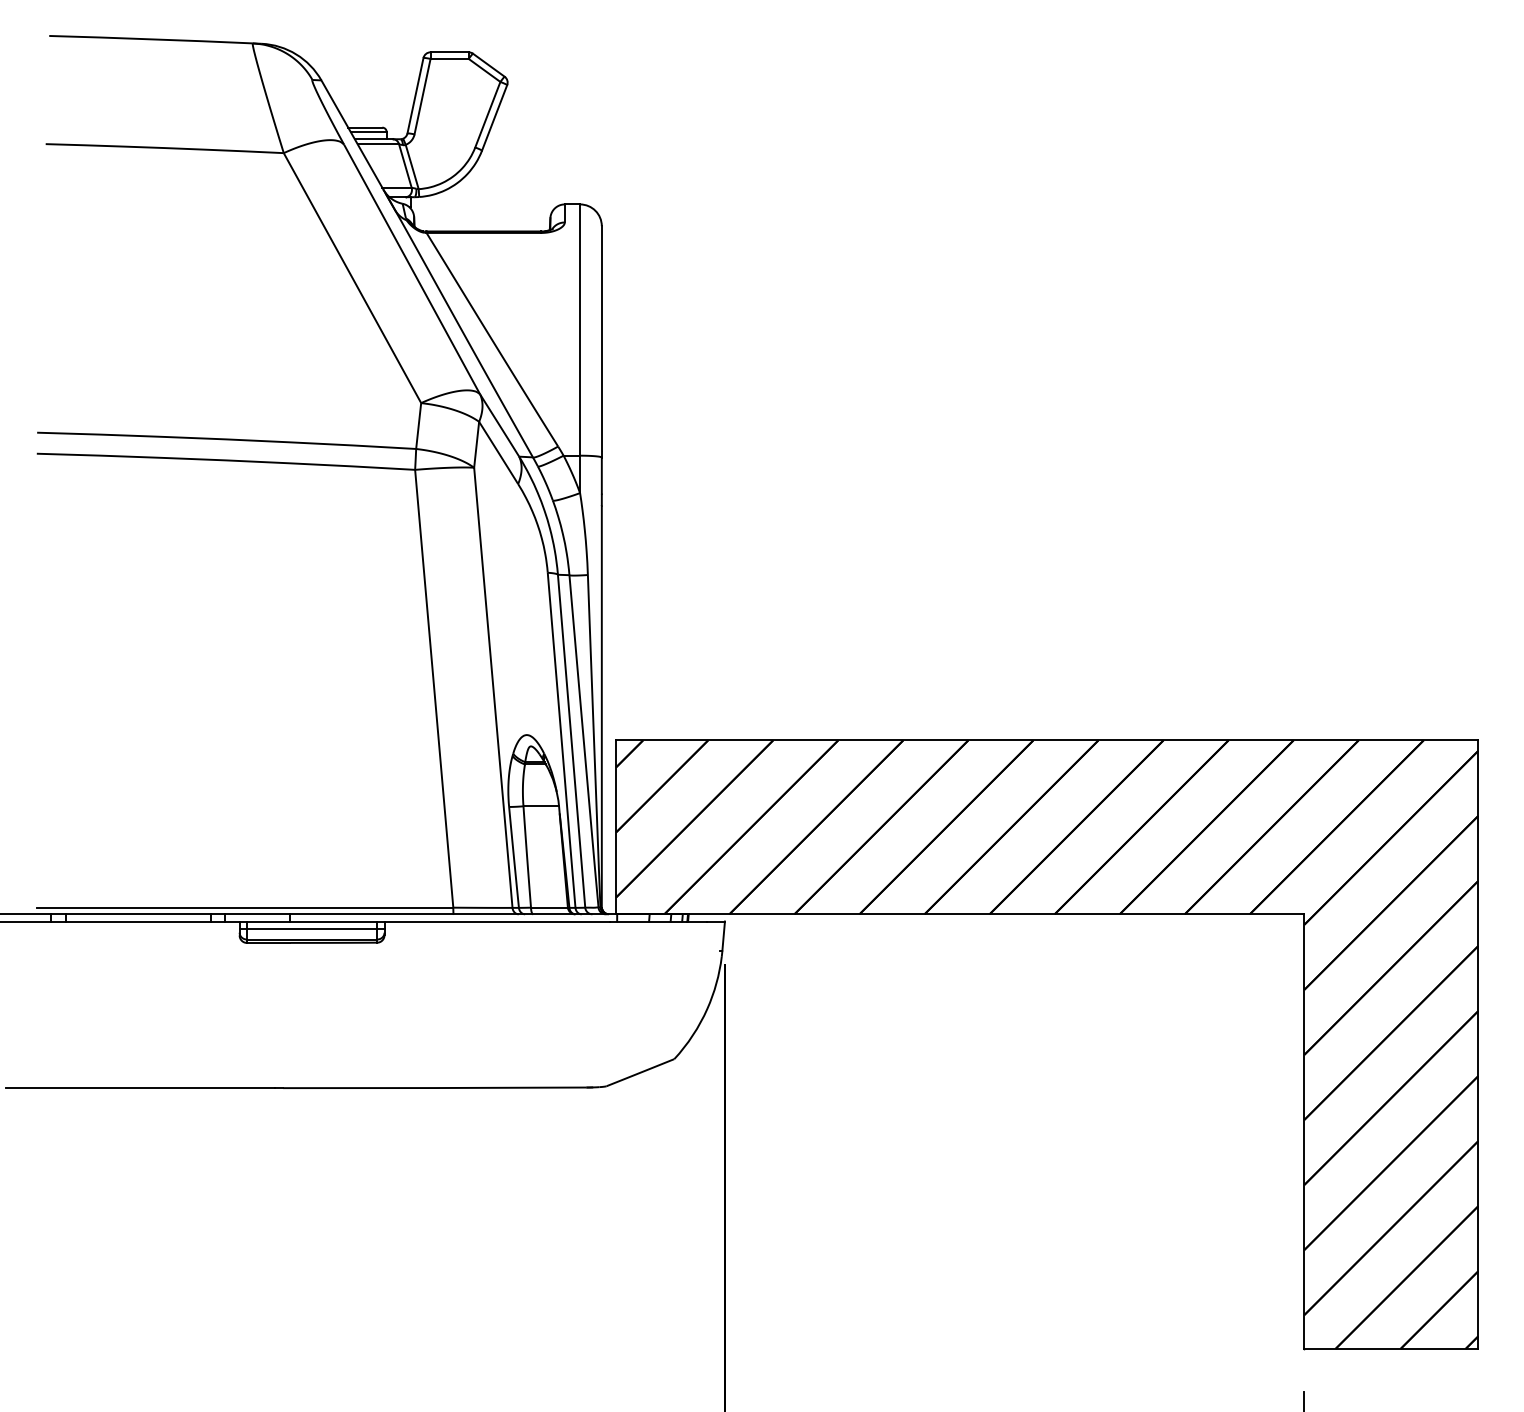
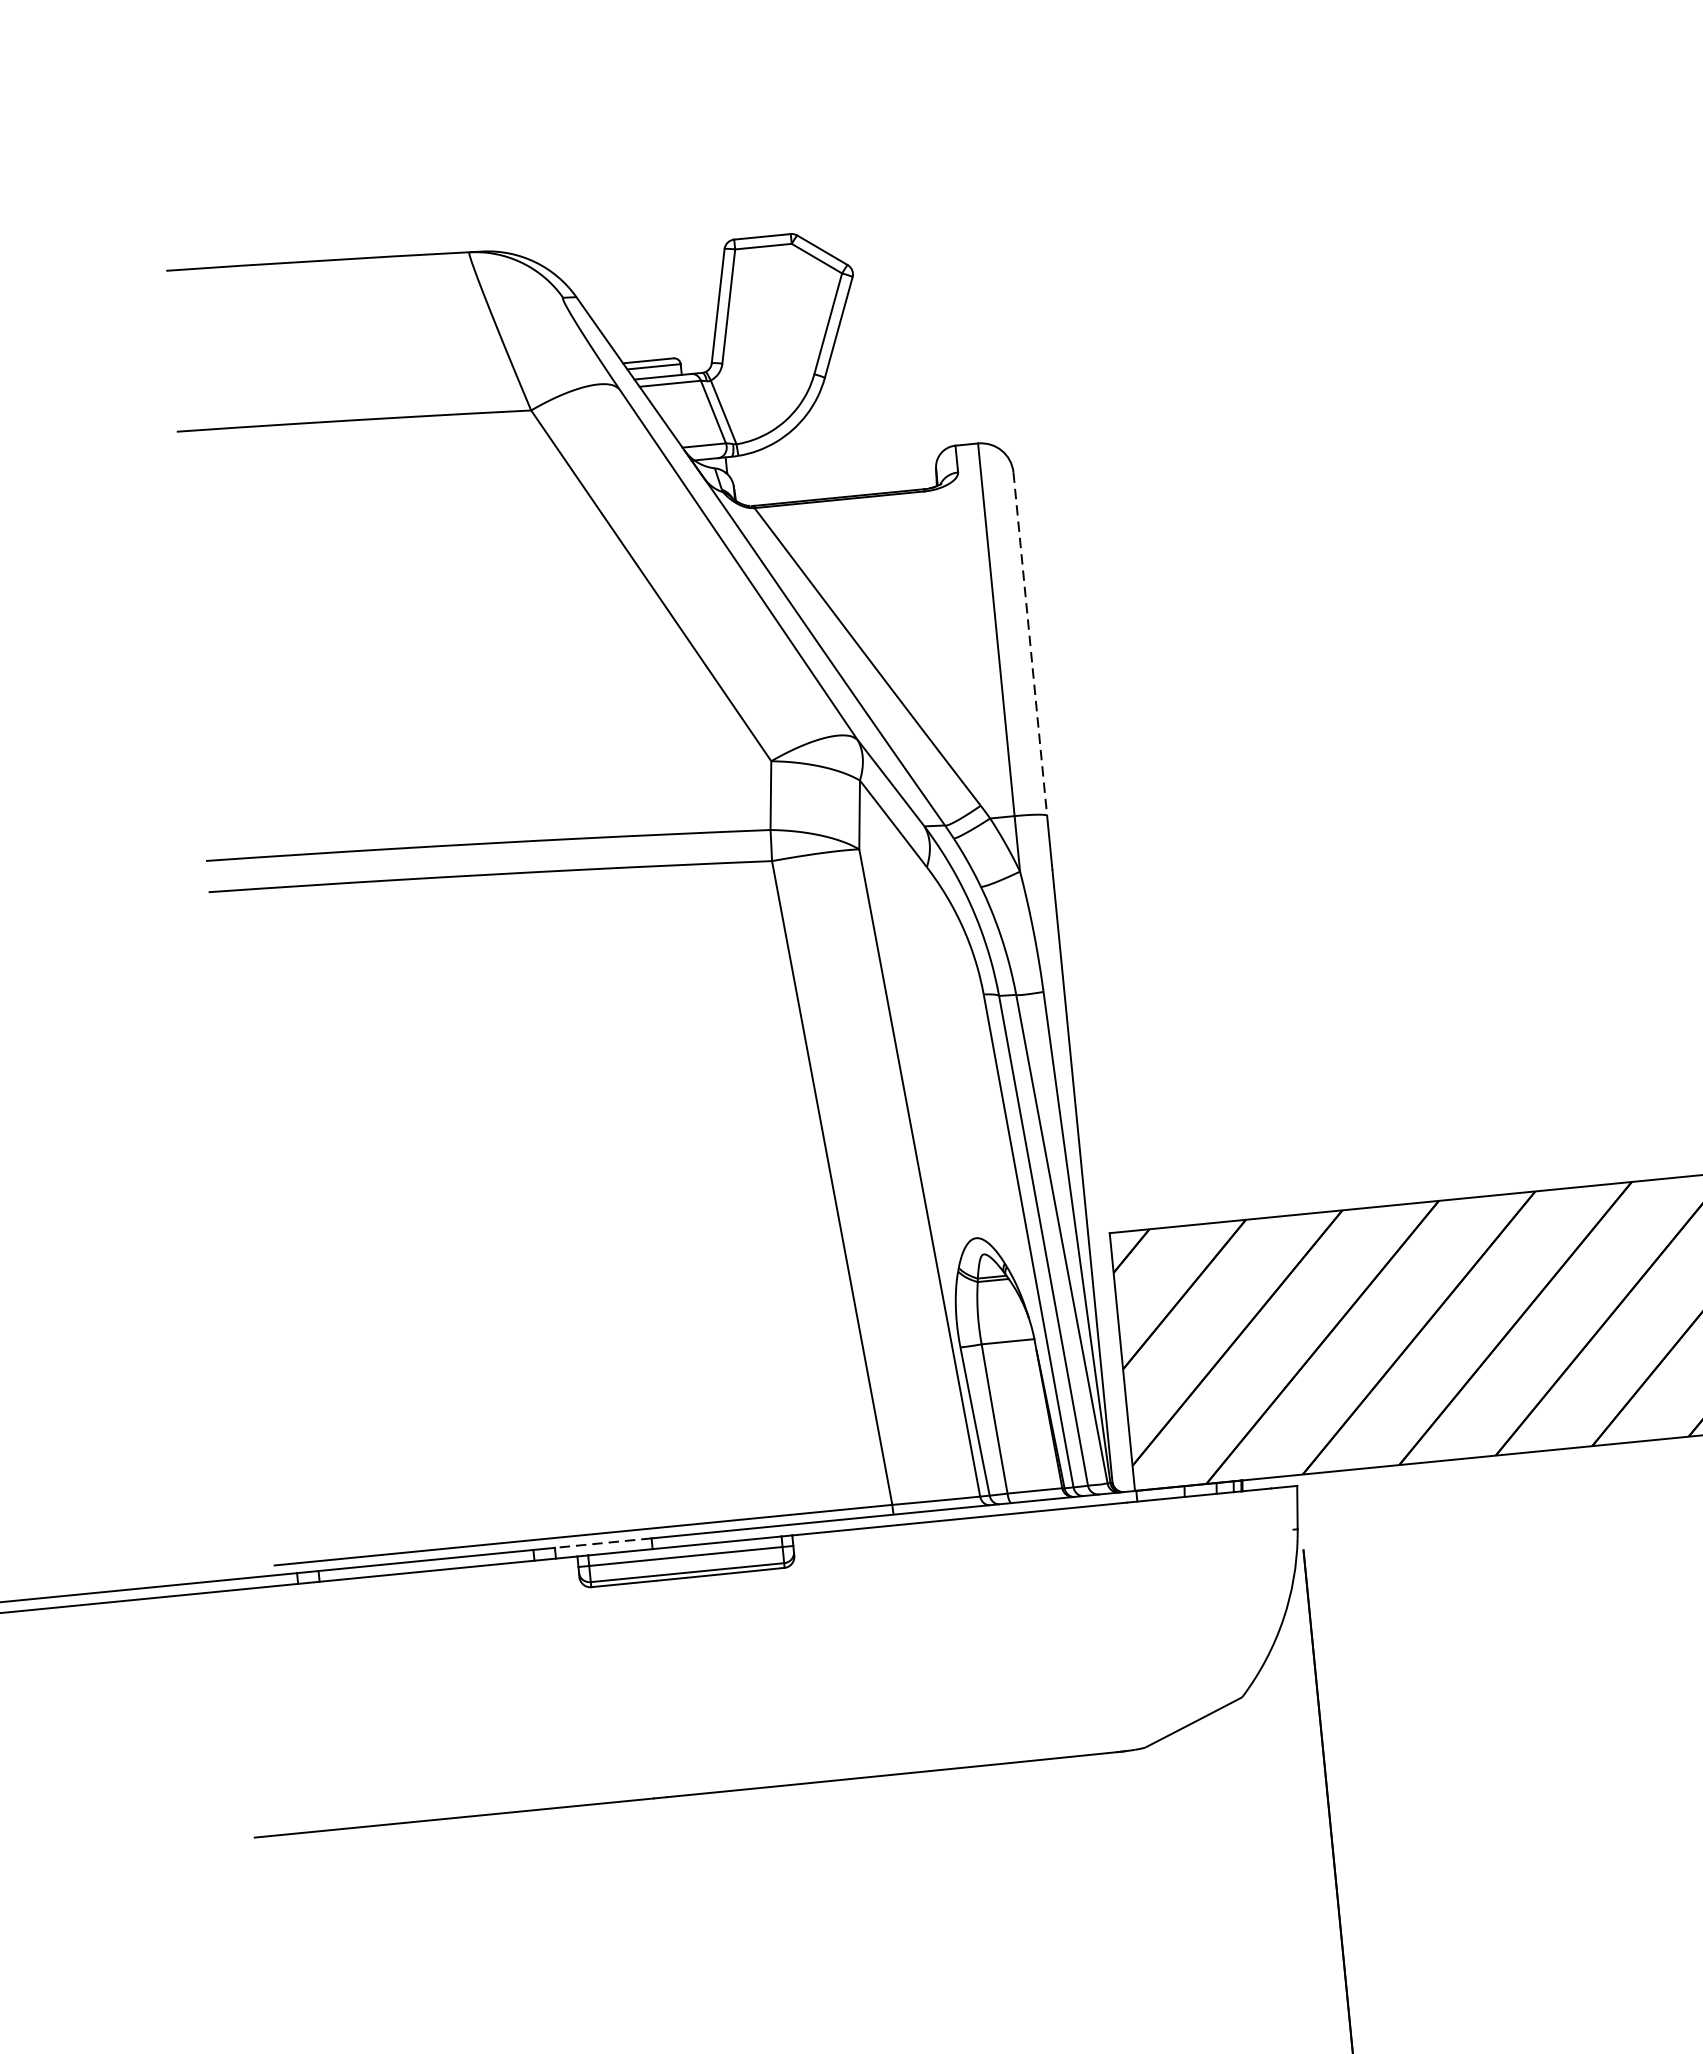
line: (601, 341) -> (1029, 643), solid -> dashed
line: (257, 914) -> (602, 1543), solid -> dashed

